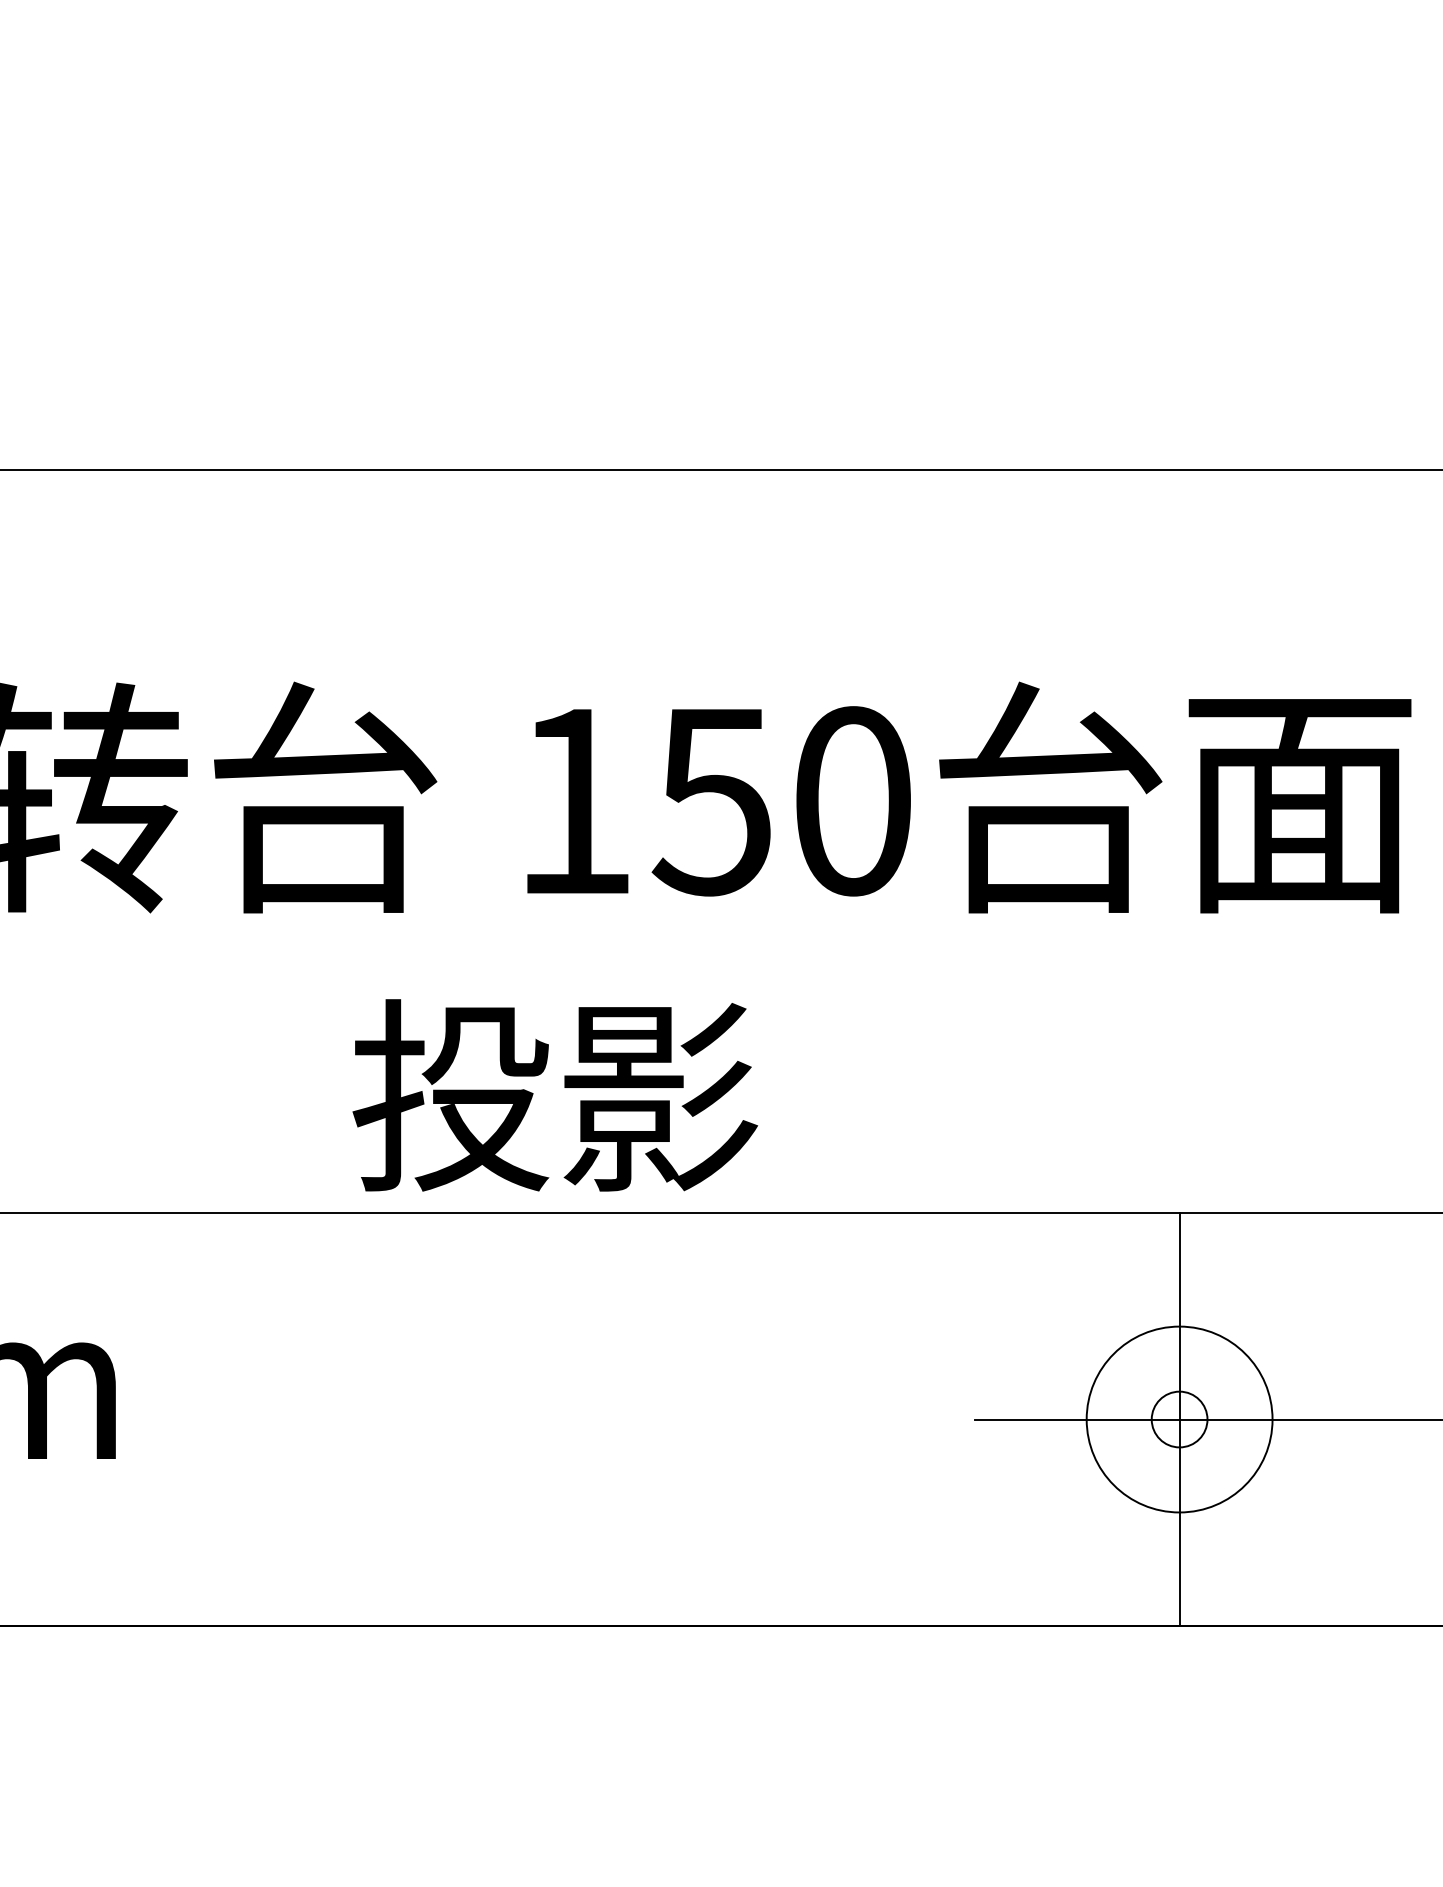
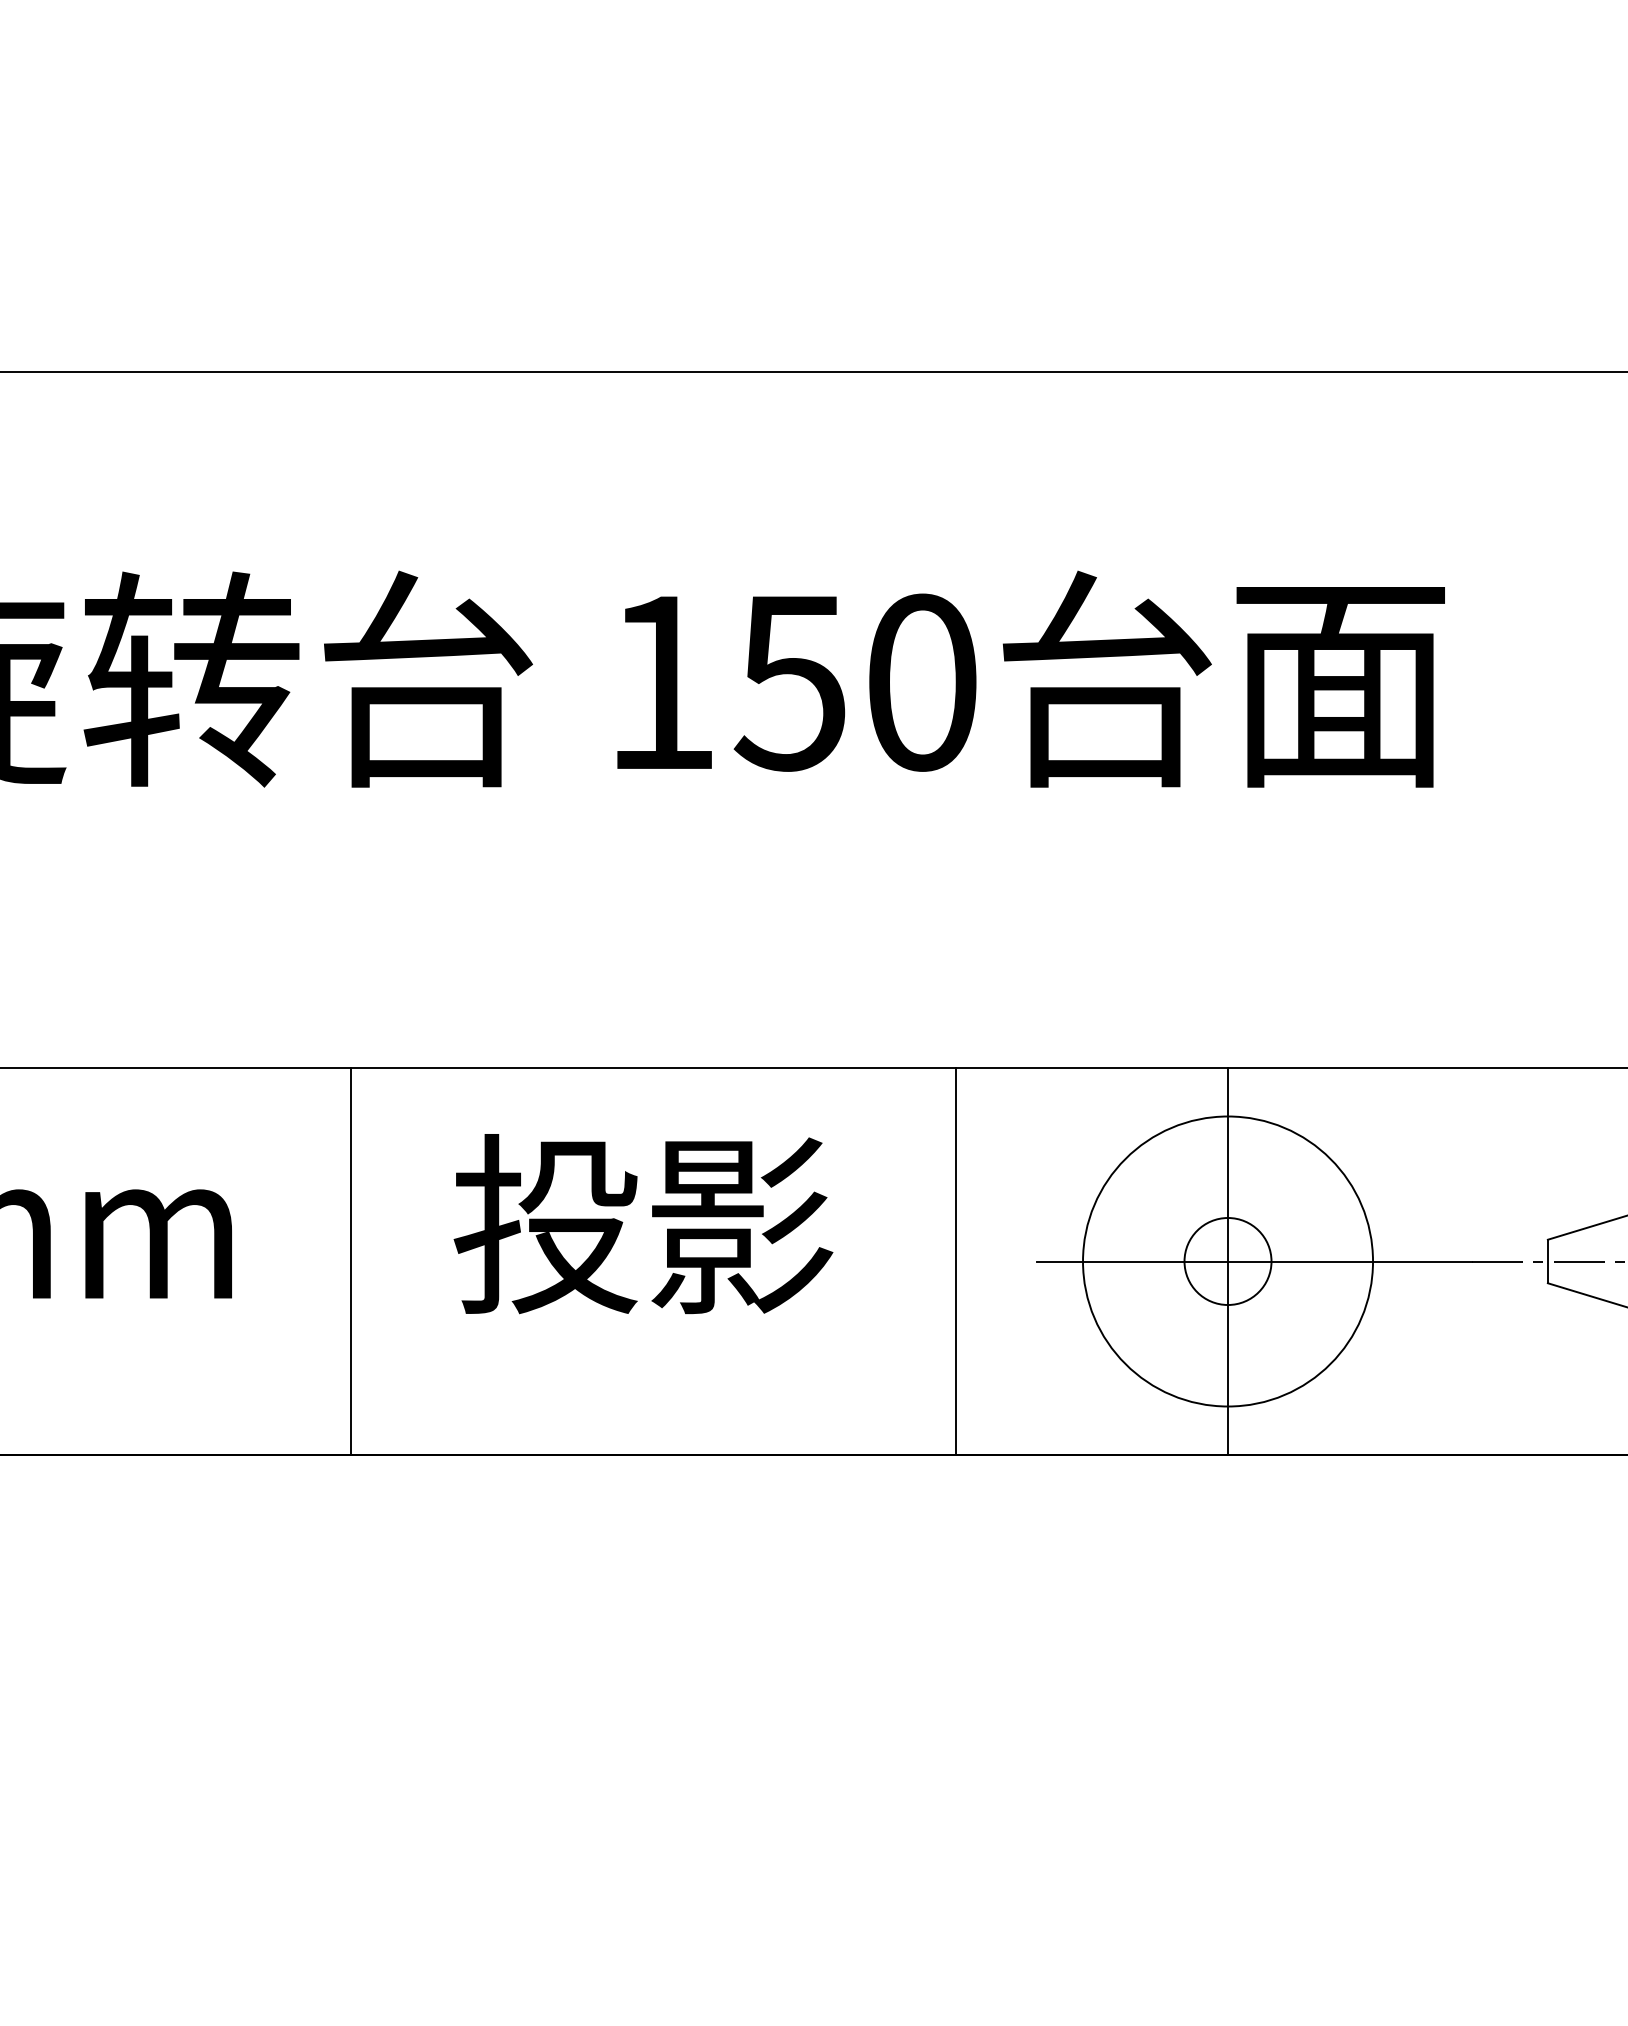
text: (555, 1095) -> (643, 1224), moved
line: (243, 1419) -> (351, 1261), added
line: (889, 1419) -> (956, 1261), added
circle: (1179, 1419) -> (1227, 1261), size x1.67
circle: (1180, 1419) -> (1228, 1261), size x1.67

